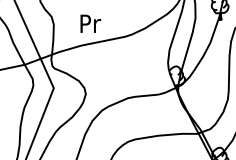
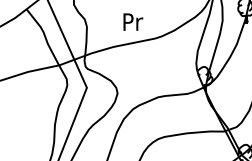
text: (90, 23) -> (133, 21), moved

